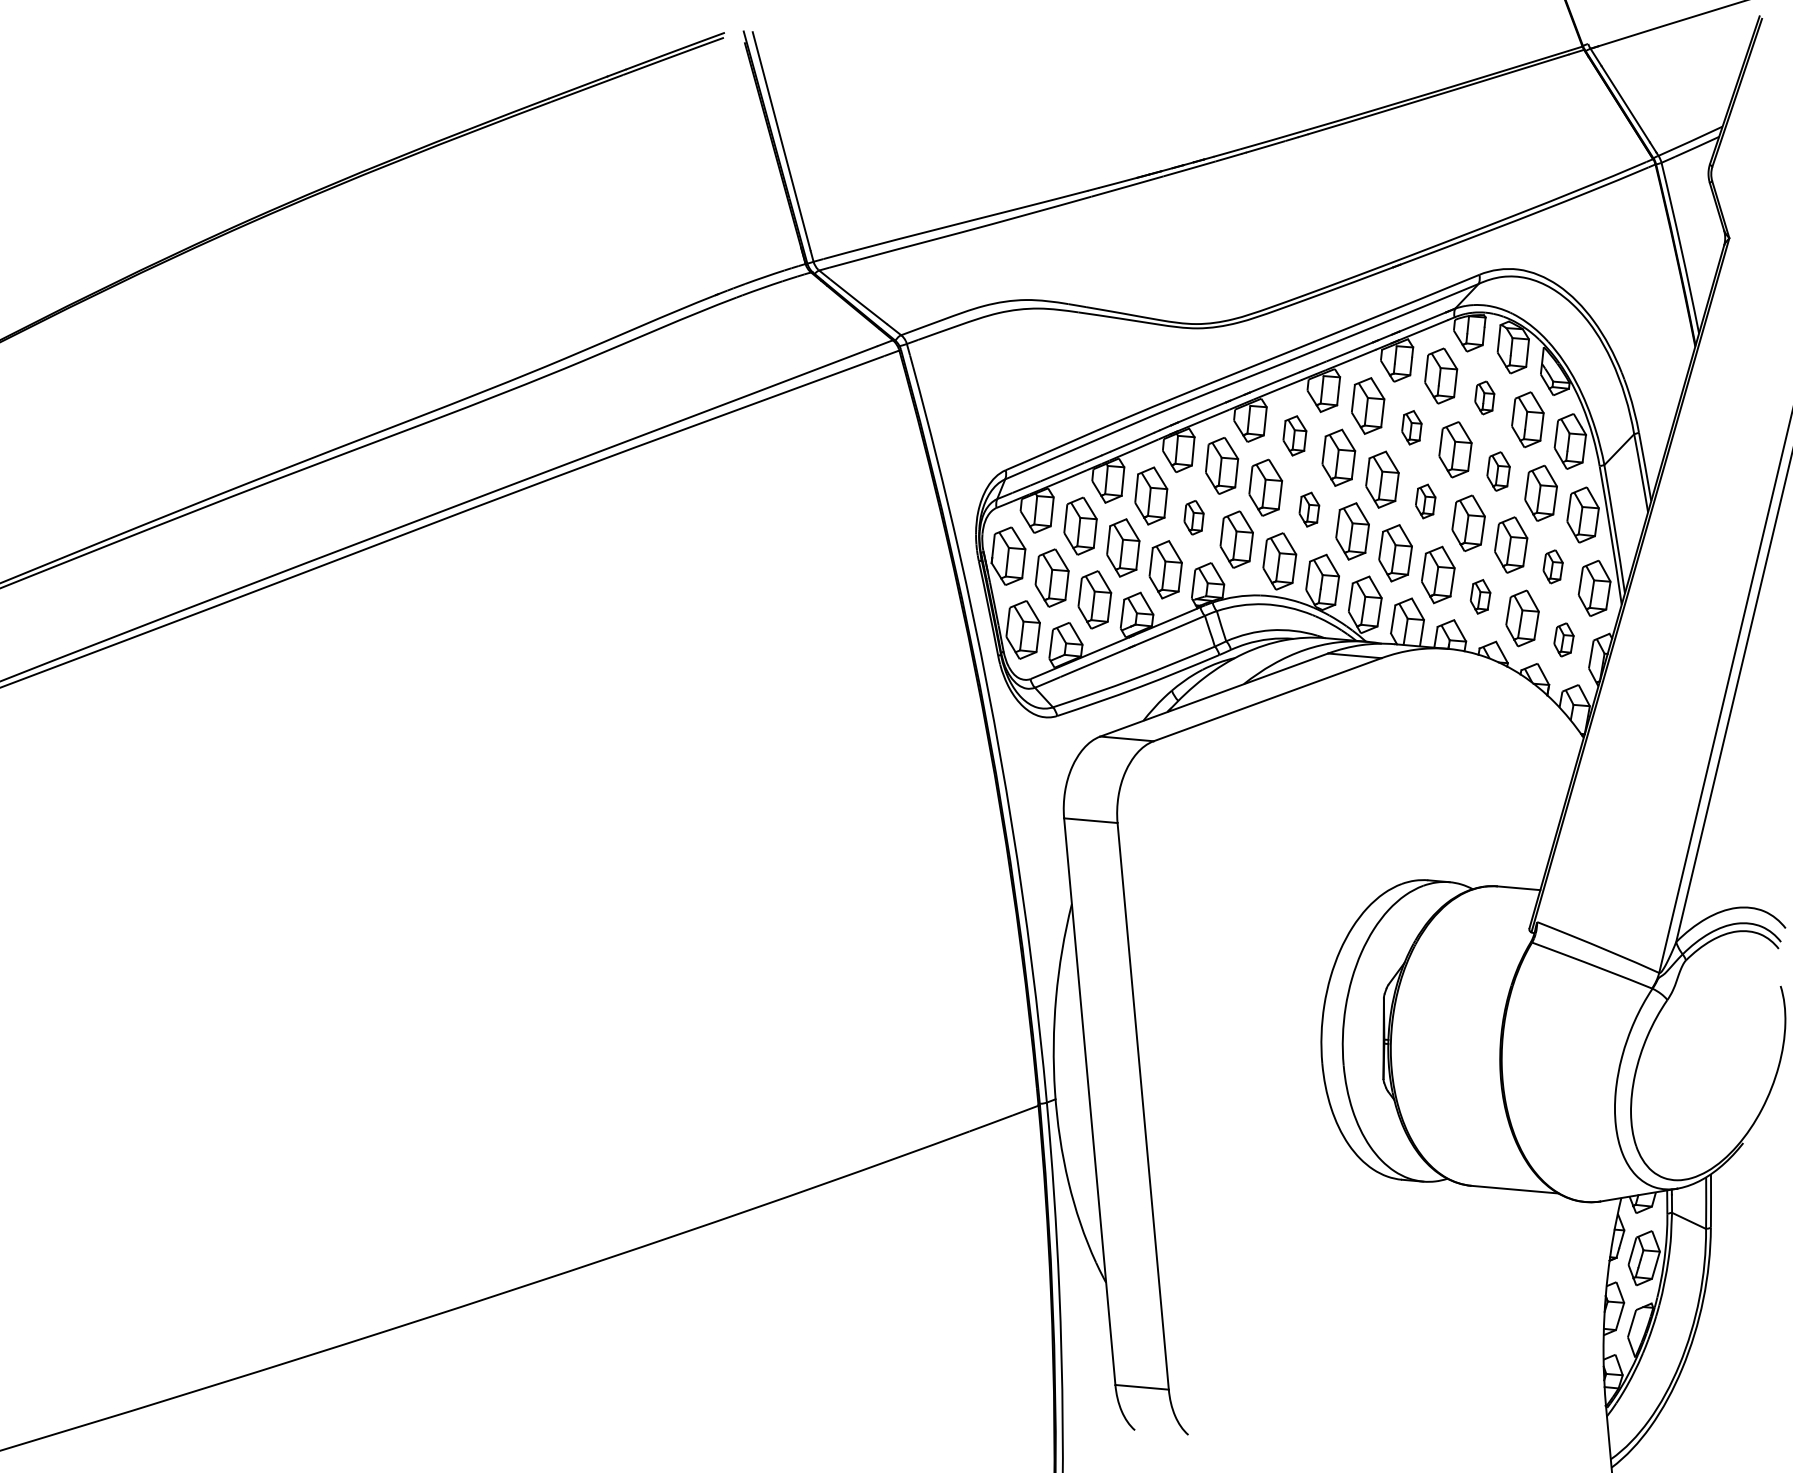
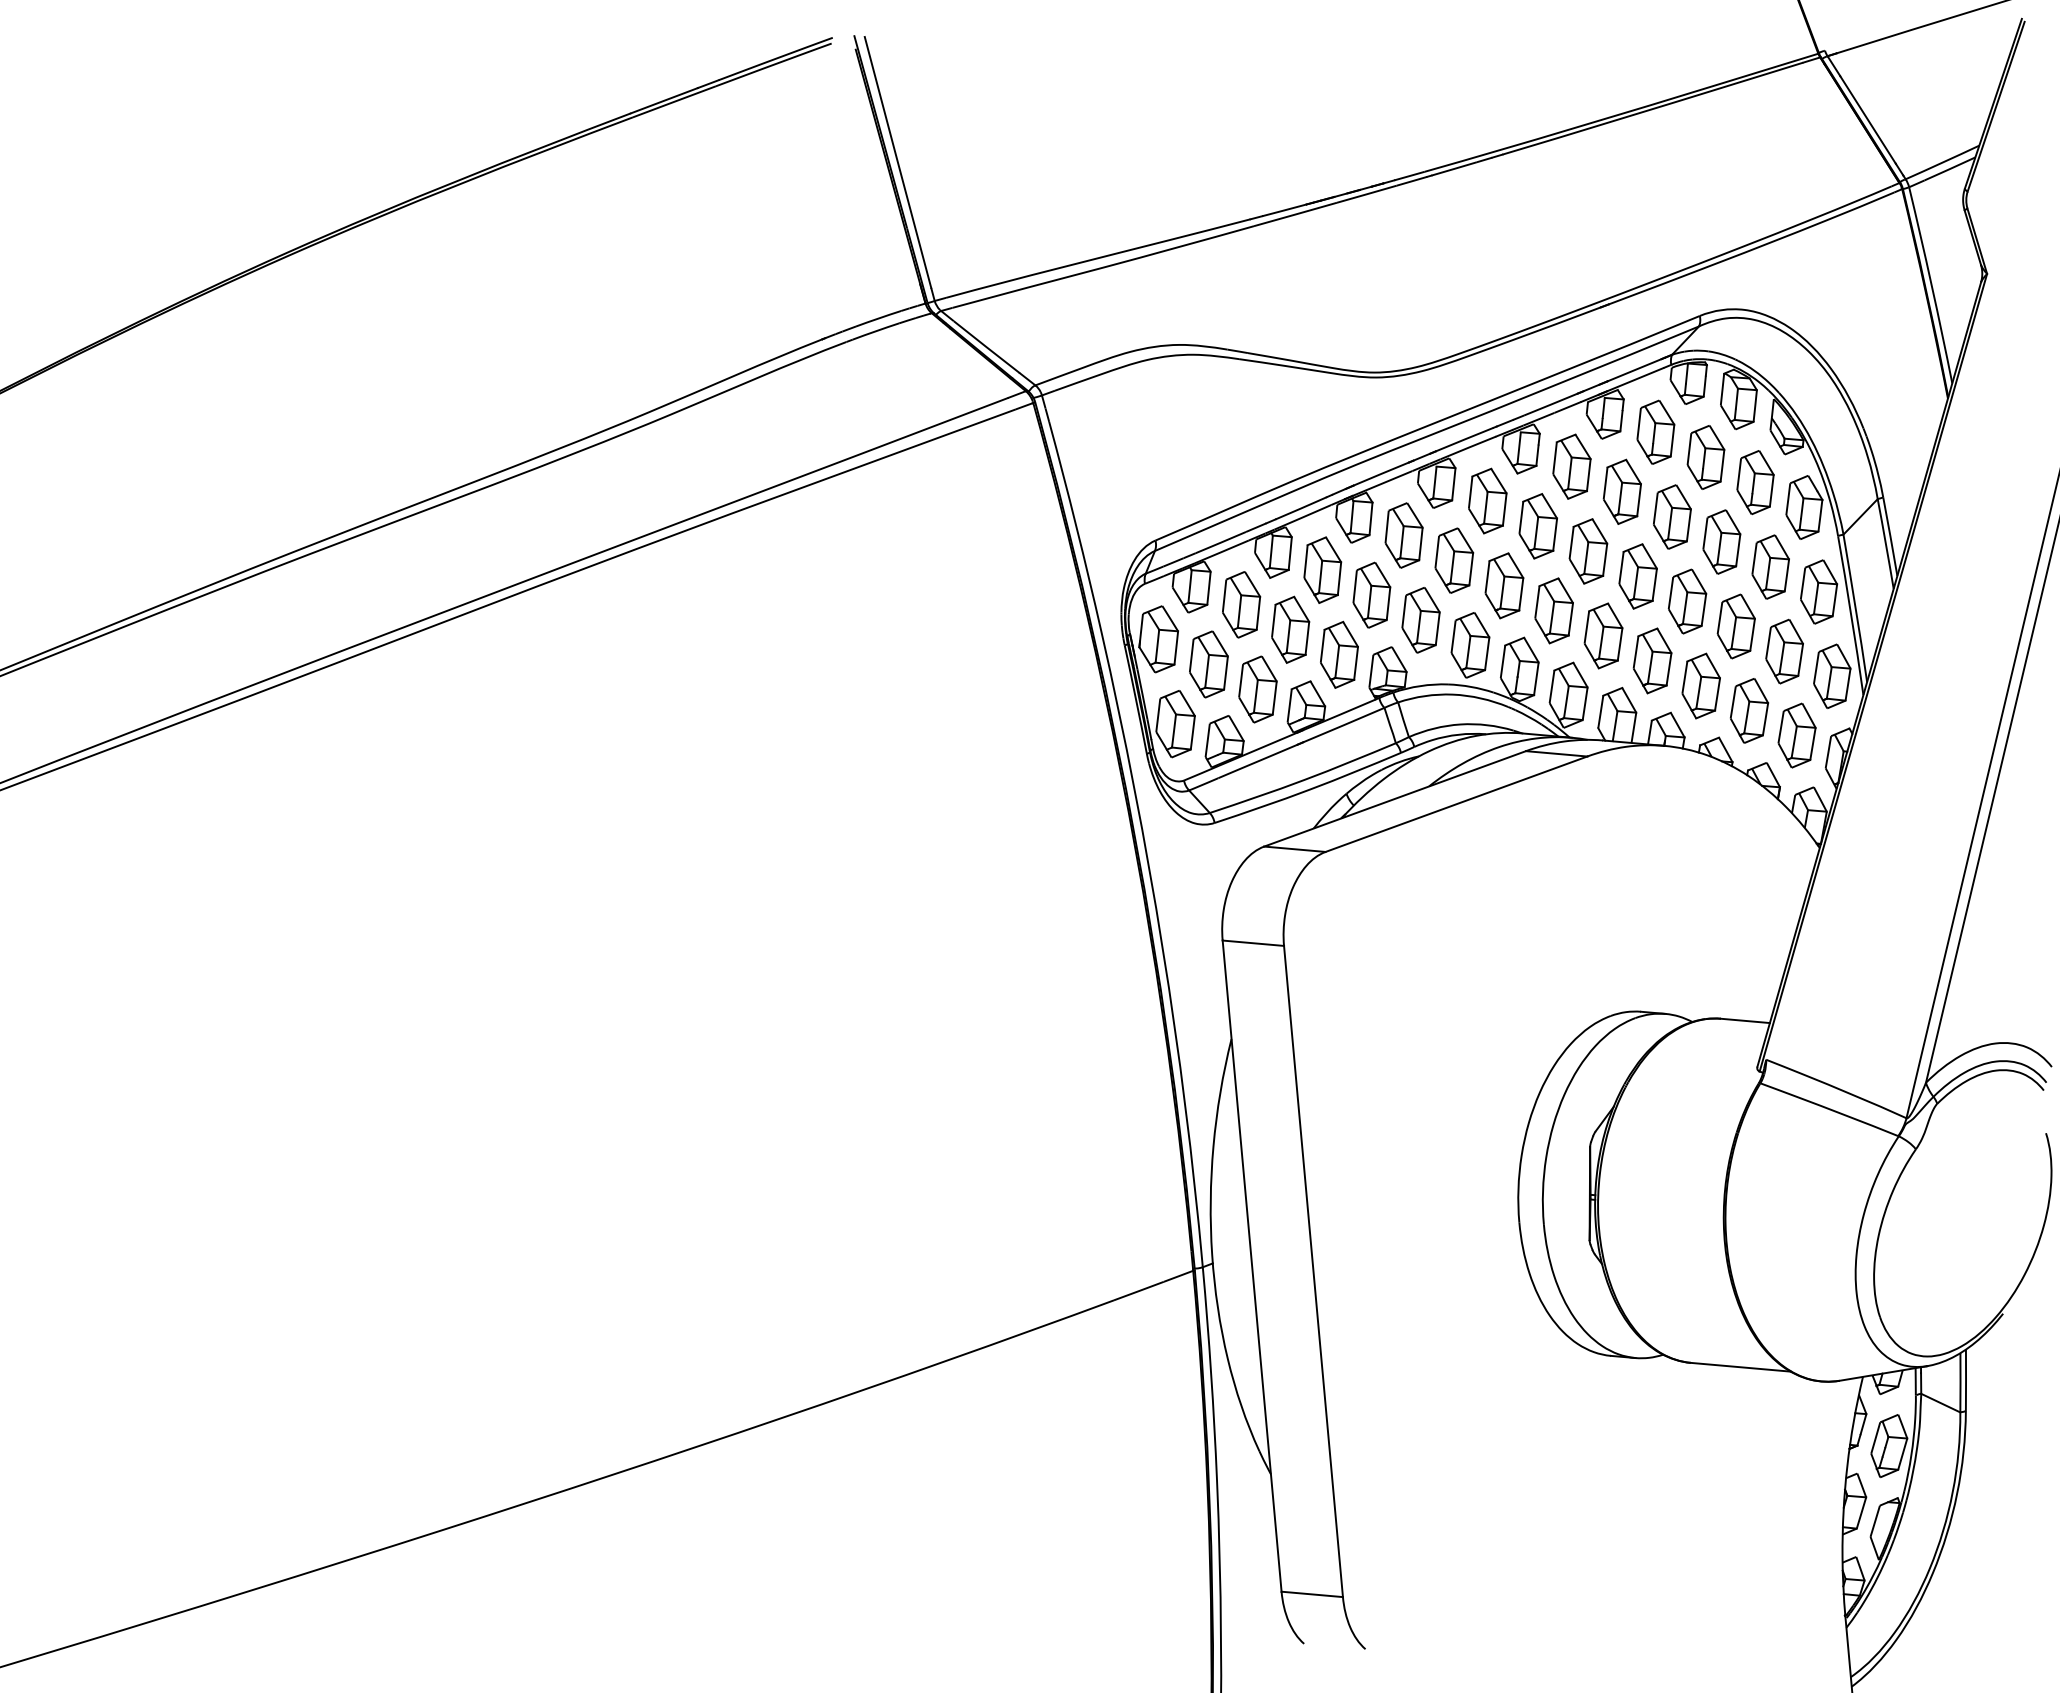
part: (1484, 397) -> (1705, 457), size x1.67
part: (1411, 427) -> (1621, 491), size x1.67
part: (1294, 435) -> (1487, 500), size x1.43
part: (1498, 471) -> (1721, 541), size x1.43
part: (1425, 501) -> (1637, 576), size x1.67
part: (1309, 509) -> (1504, 585), size x1.67
part: (1193, 517) -> (1371, 594), size x1.67
part: (1553, 566) -> (1784, 651), size x1.67
part: (1479, 596) -> (1700, 685), size x1.67
part: (1563, 639) -> (1796, 735), size x1.67

